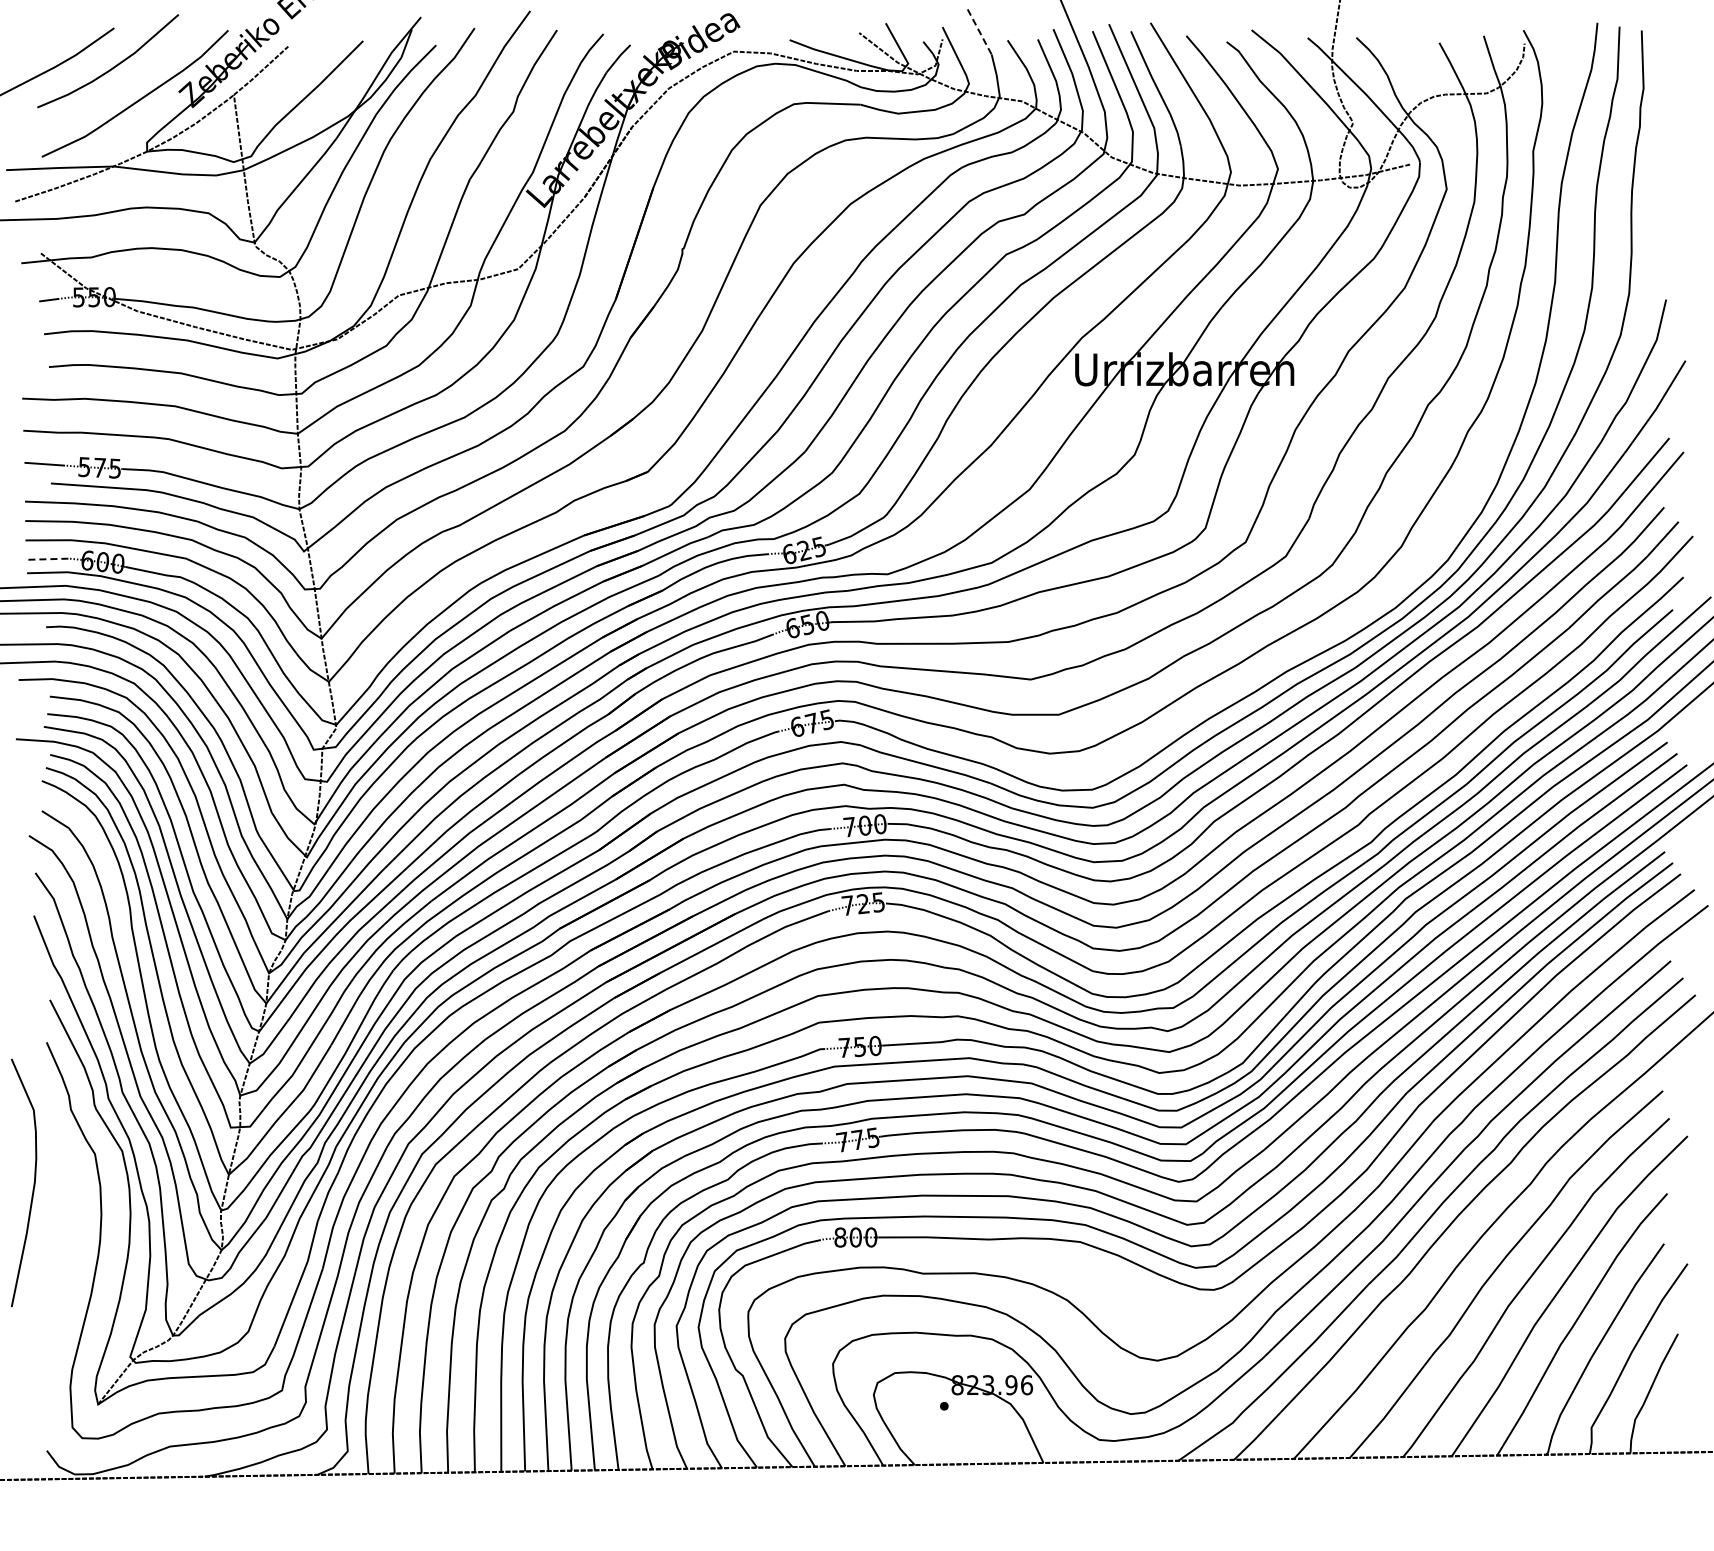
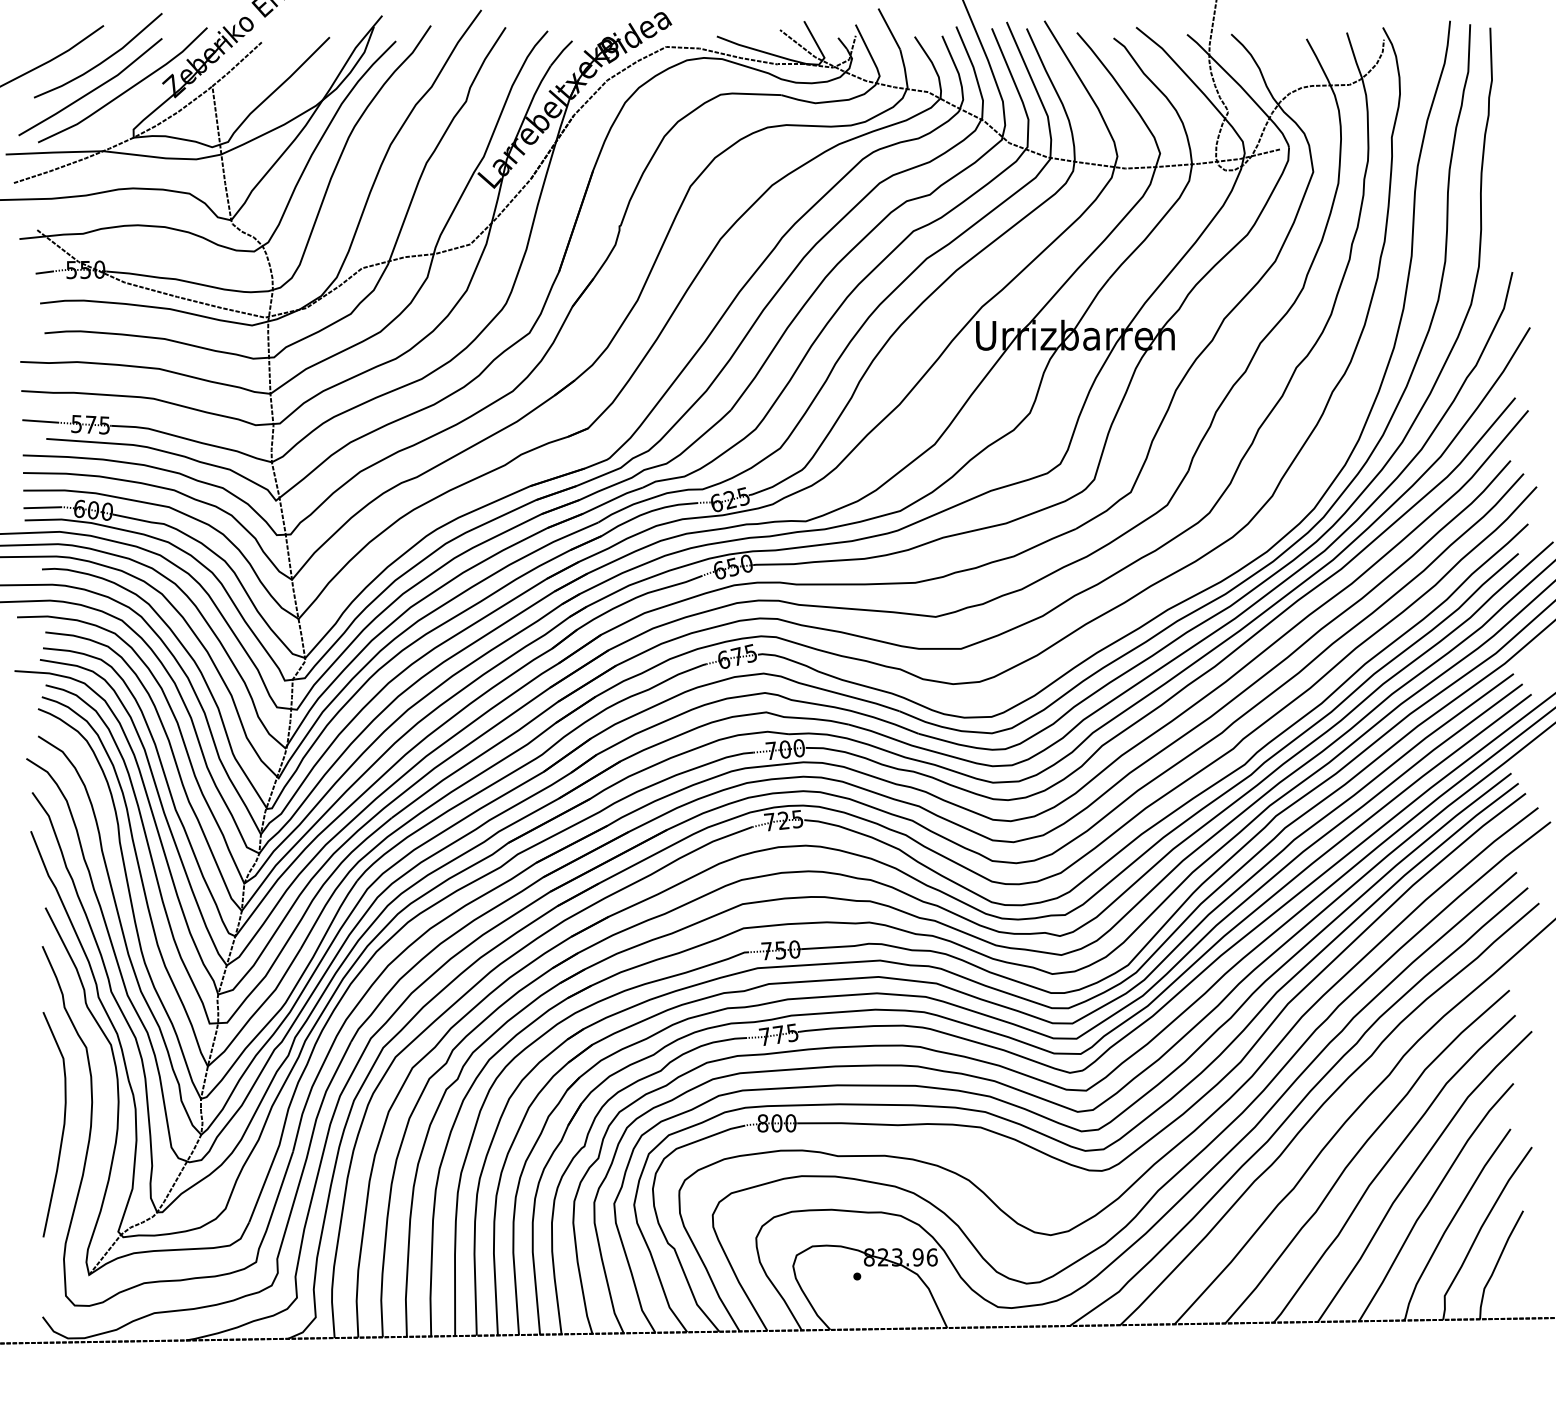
line: (979, 32) -> (889, 29), dashed -> solid
line: (100, 99) -> (91, 90), added
line: (46, 559) -> (42, 507), dashed -> solid
curve: (33, 1182) -> (63, 1124), moved

